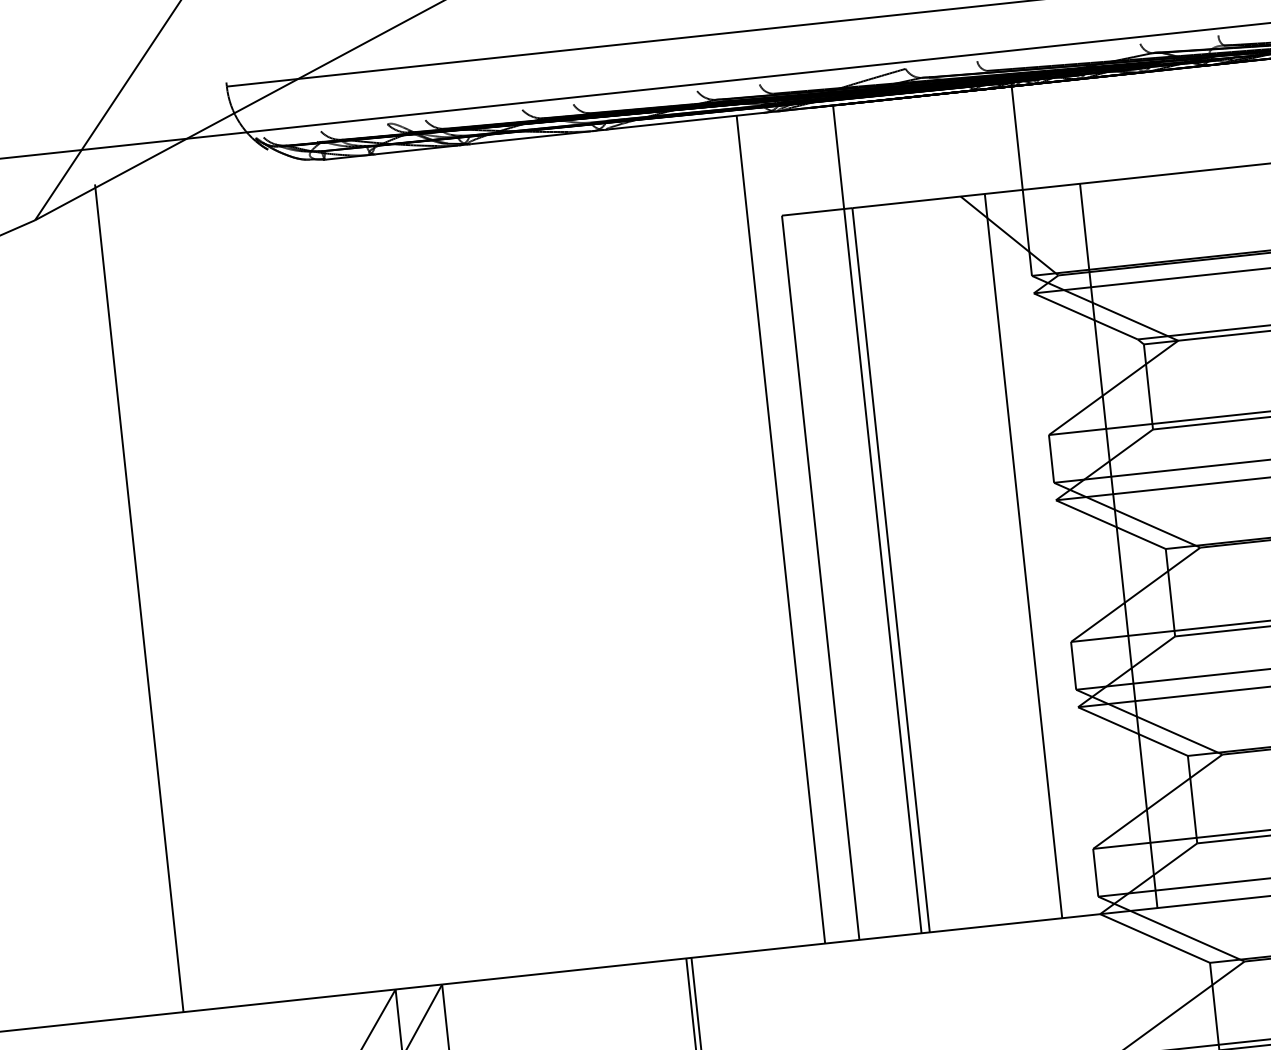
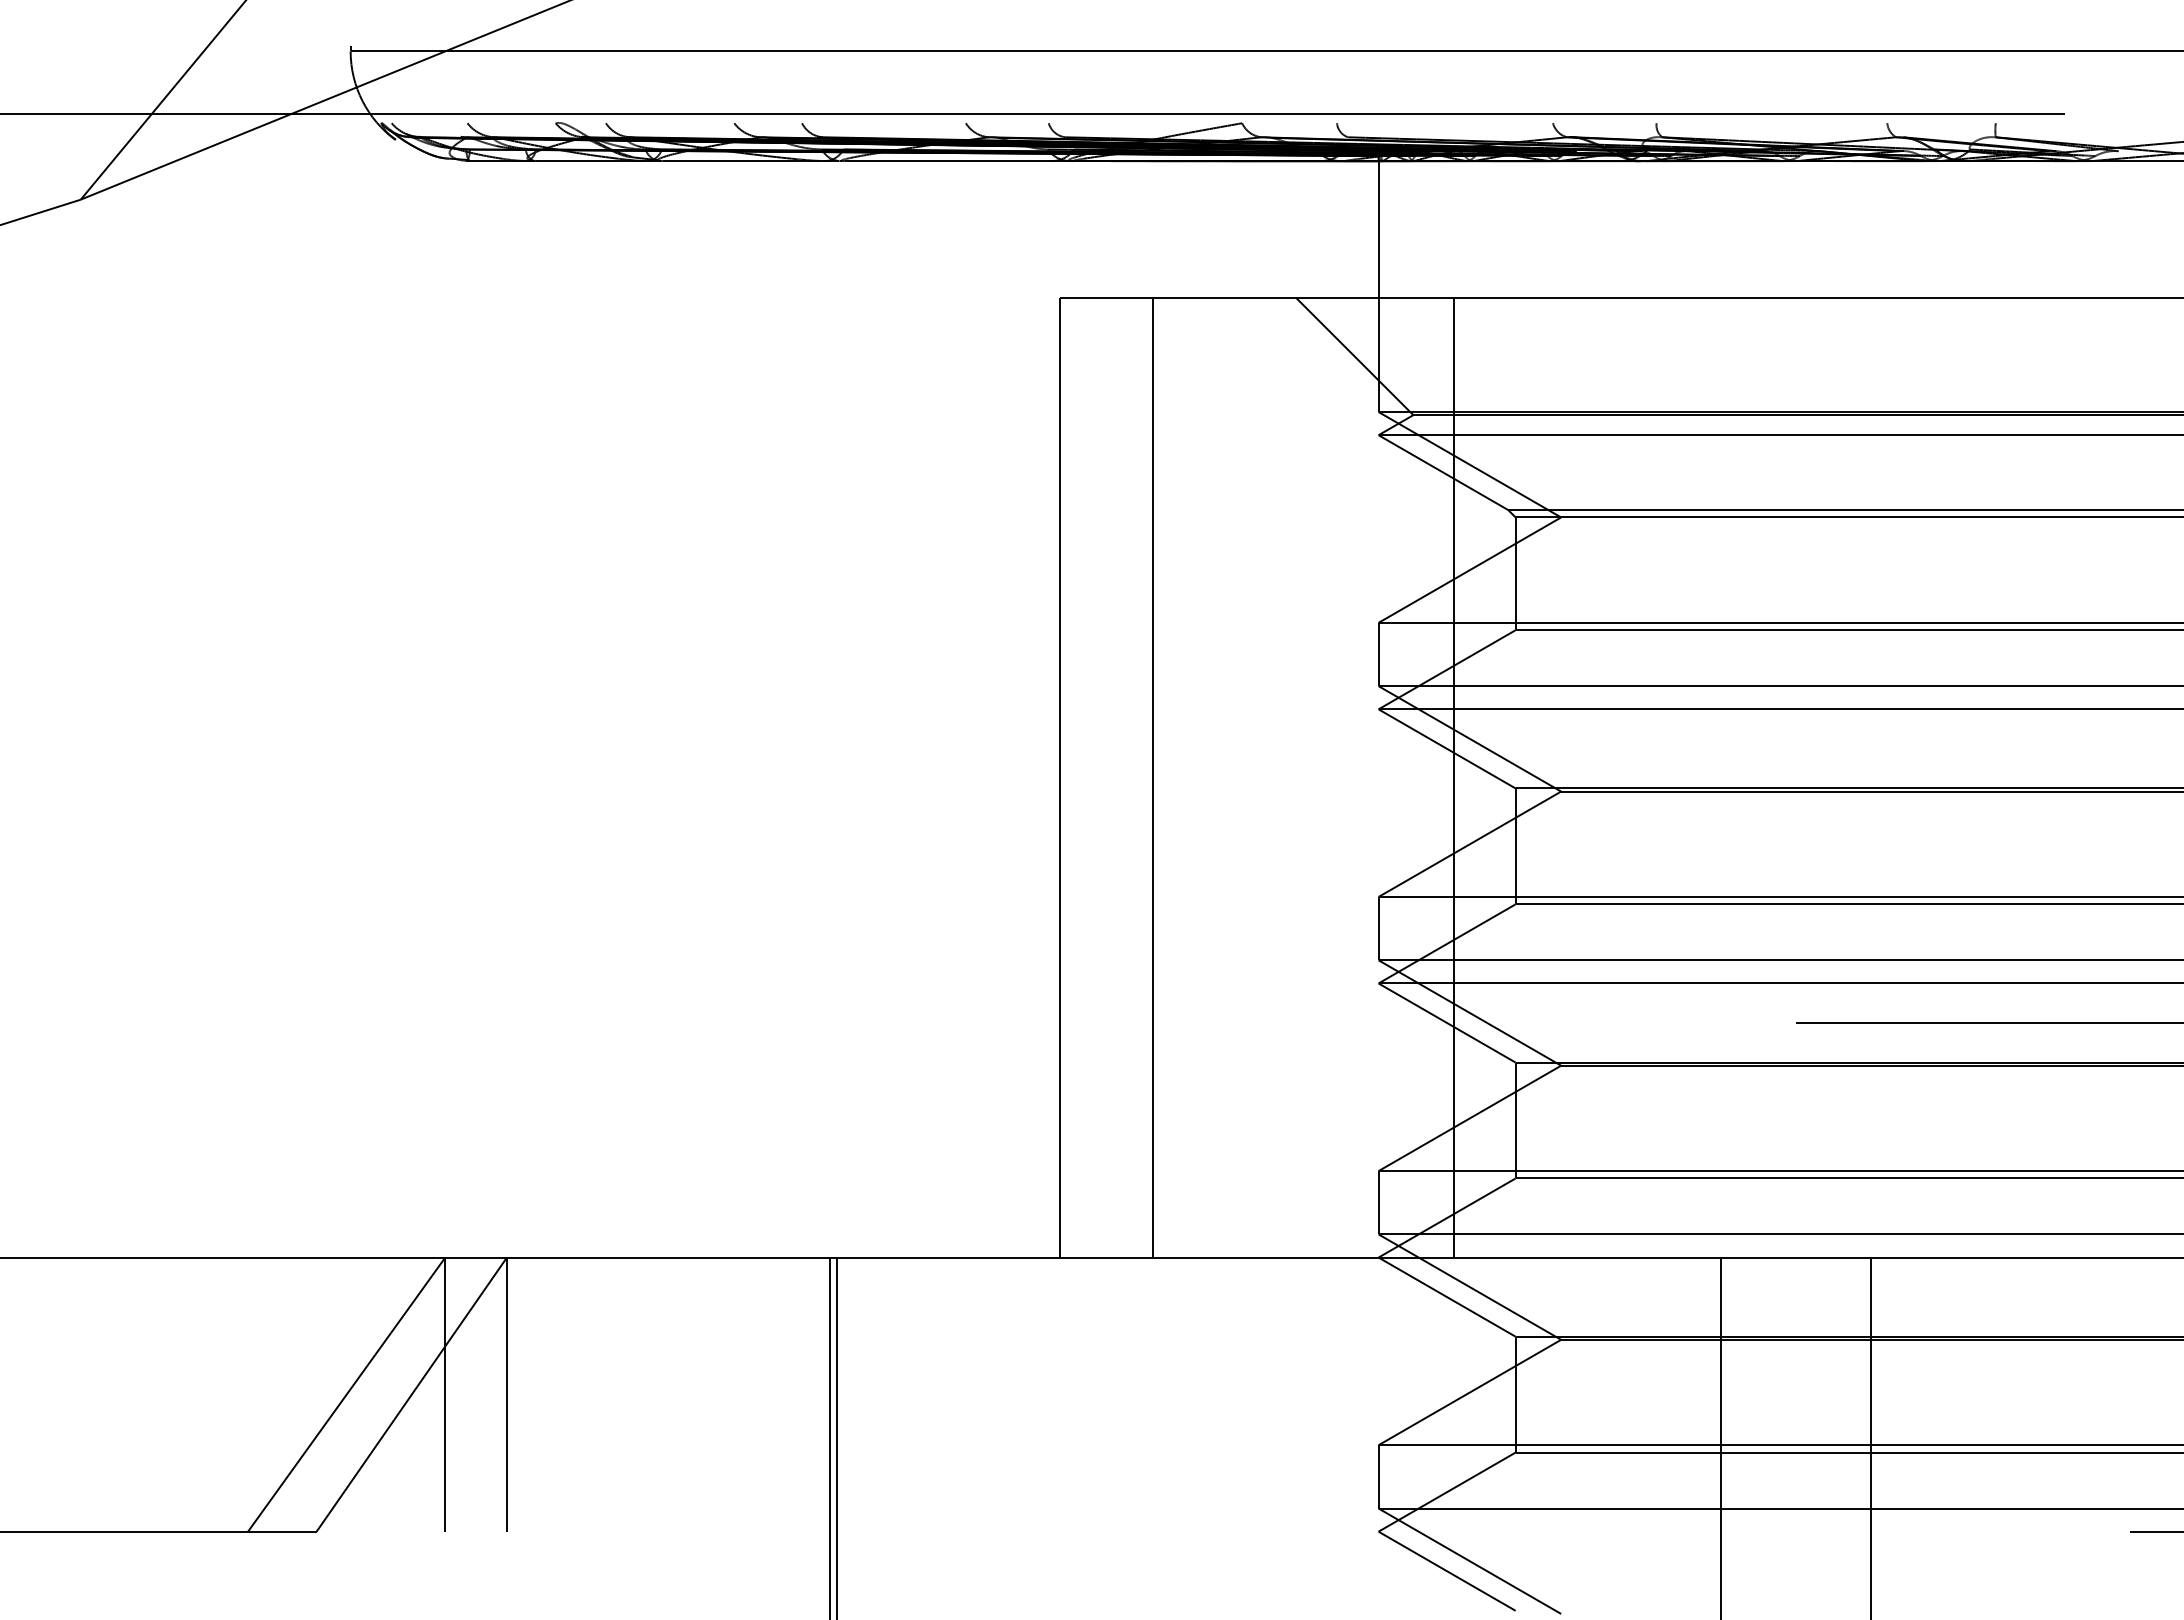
line: (876, 519) -> (1141, 709), removed
line: (781, 529) -> (1014, 709), removed
line: (1023, 555) -> (1328, 777), removed
line: (139, 598) -> (164, 709), removed

